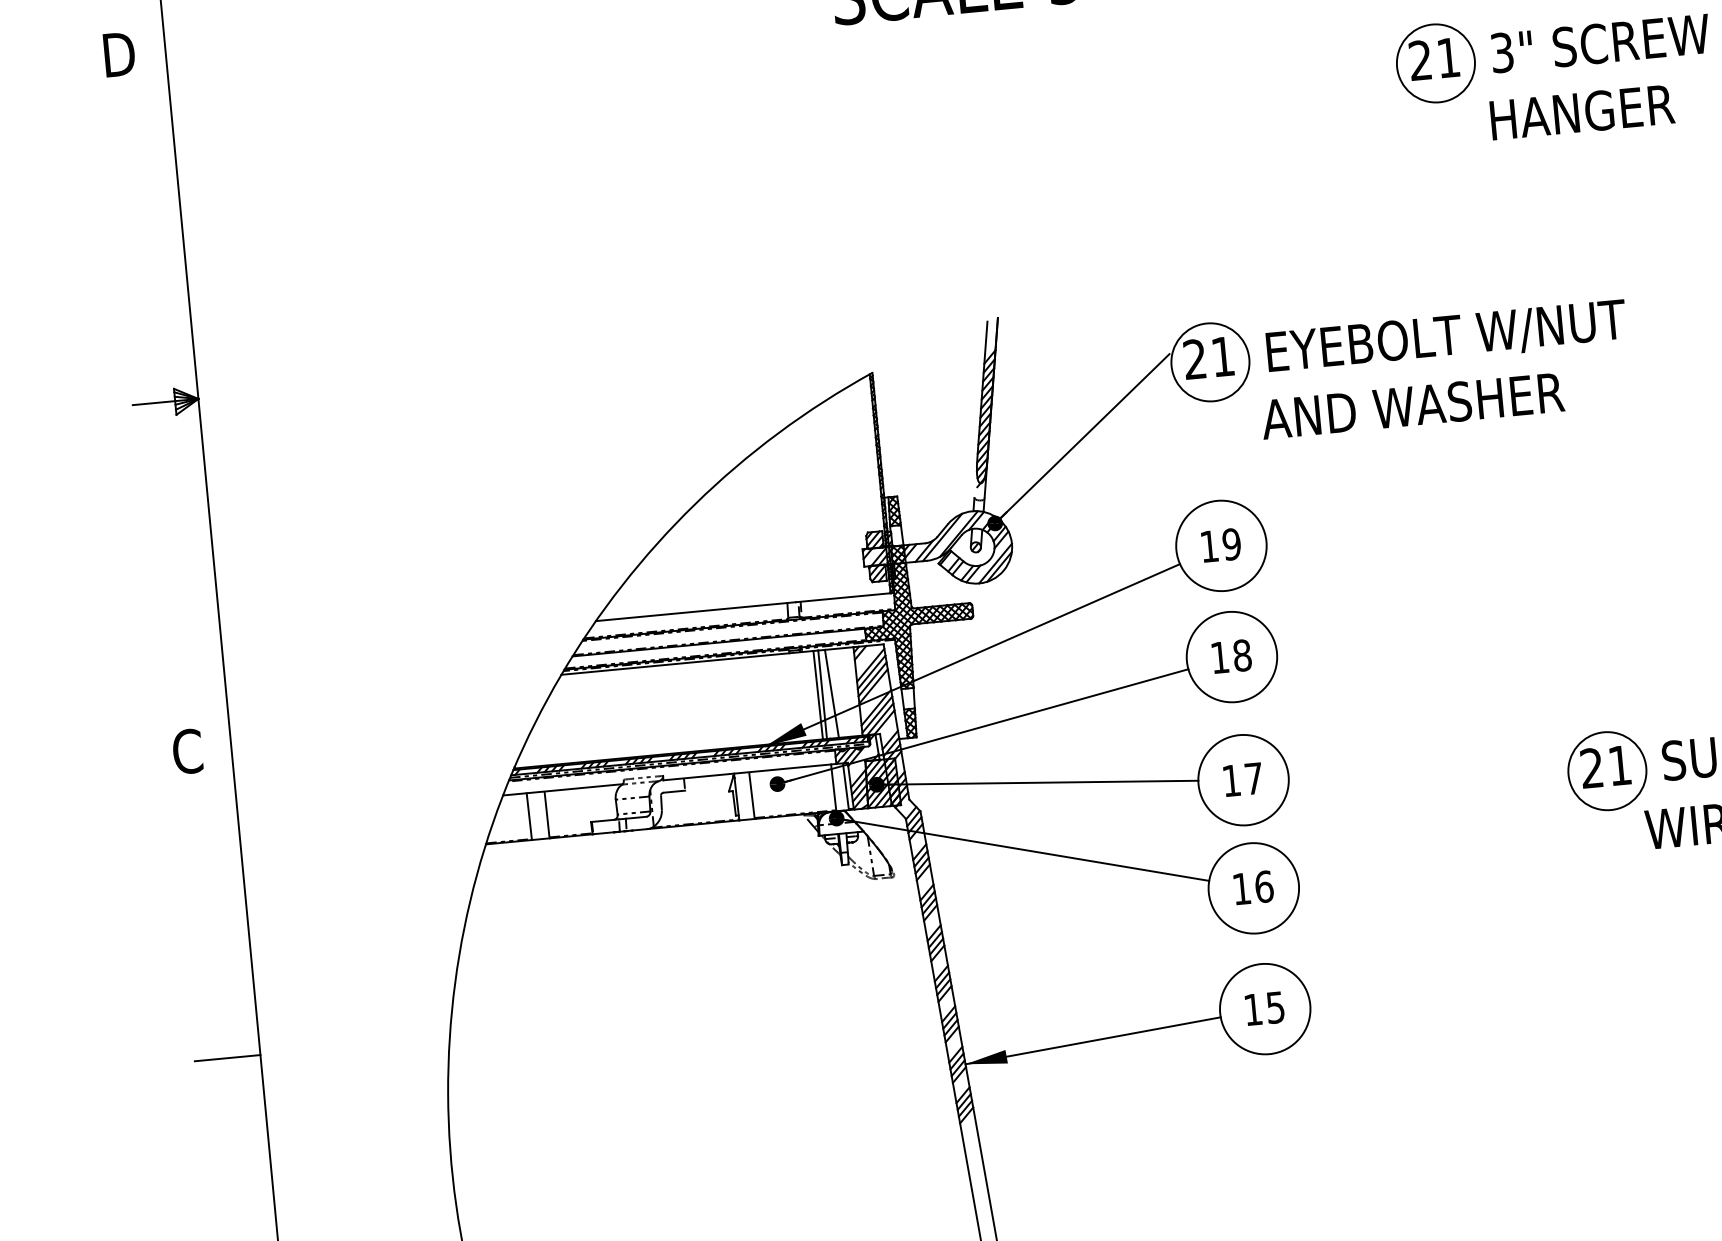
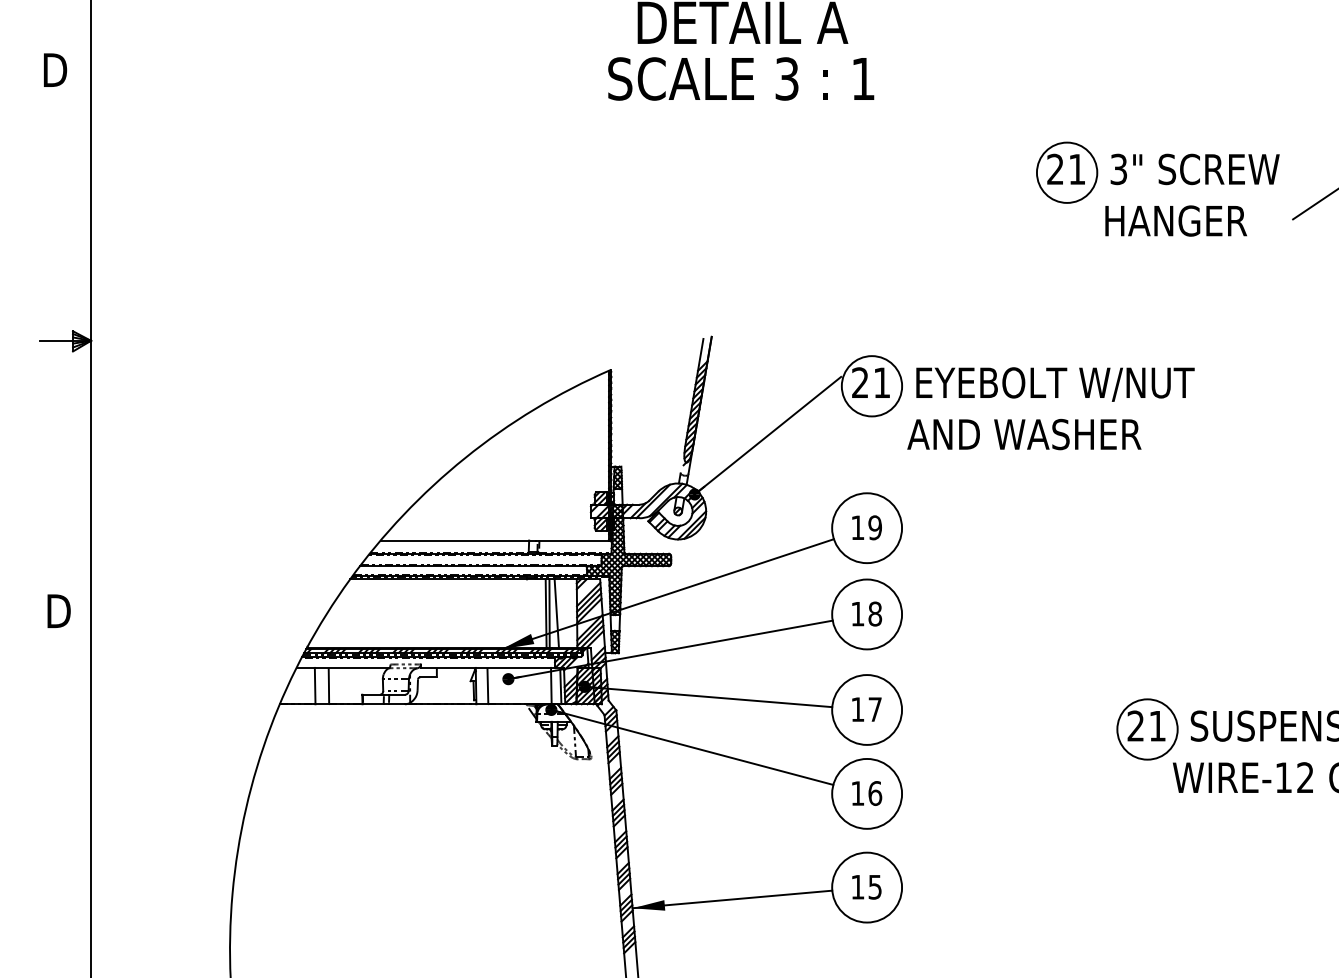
text: (189, 750) -> (58, 610), C -> D
line: (227, 1057) -> (65, 849), removed

